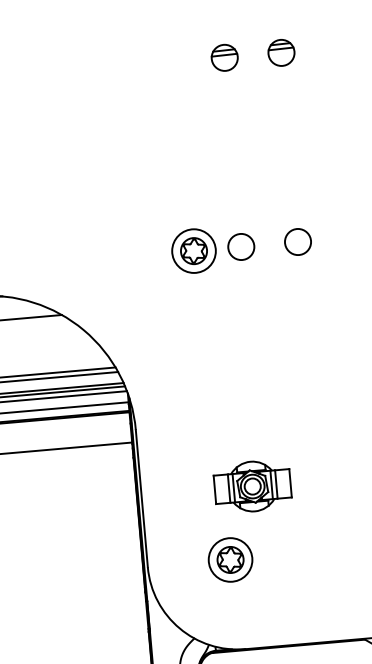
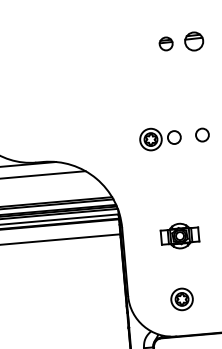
part: (281, 52) -> (194, 41), size x1.4
part: (251, 485) -> (179, 235), moved
part: (229, 560) -> (181, 299), moved

